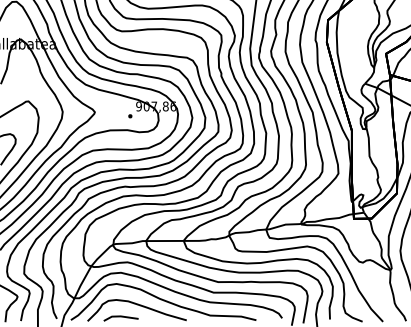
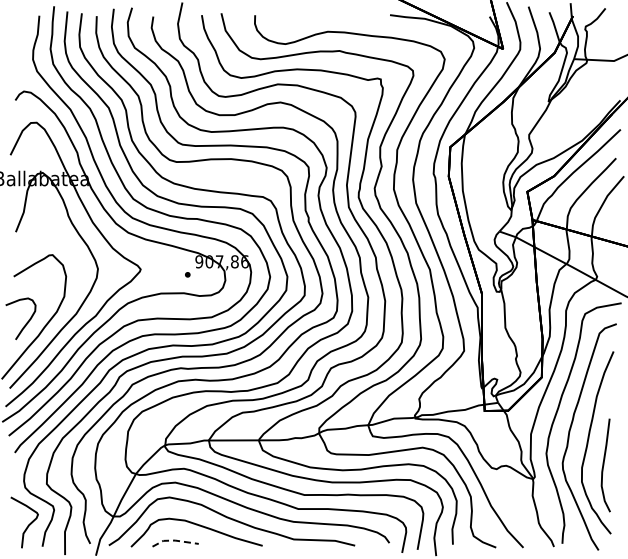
line: (121, 316) -> (175, 540), solid -> dashed

